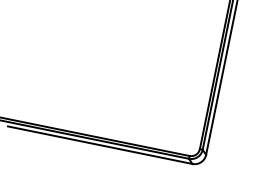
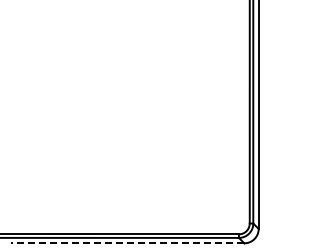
line: (99, 145) -> (127, 243), solid -> dashed

